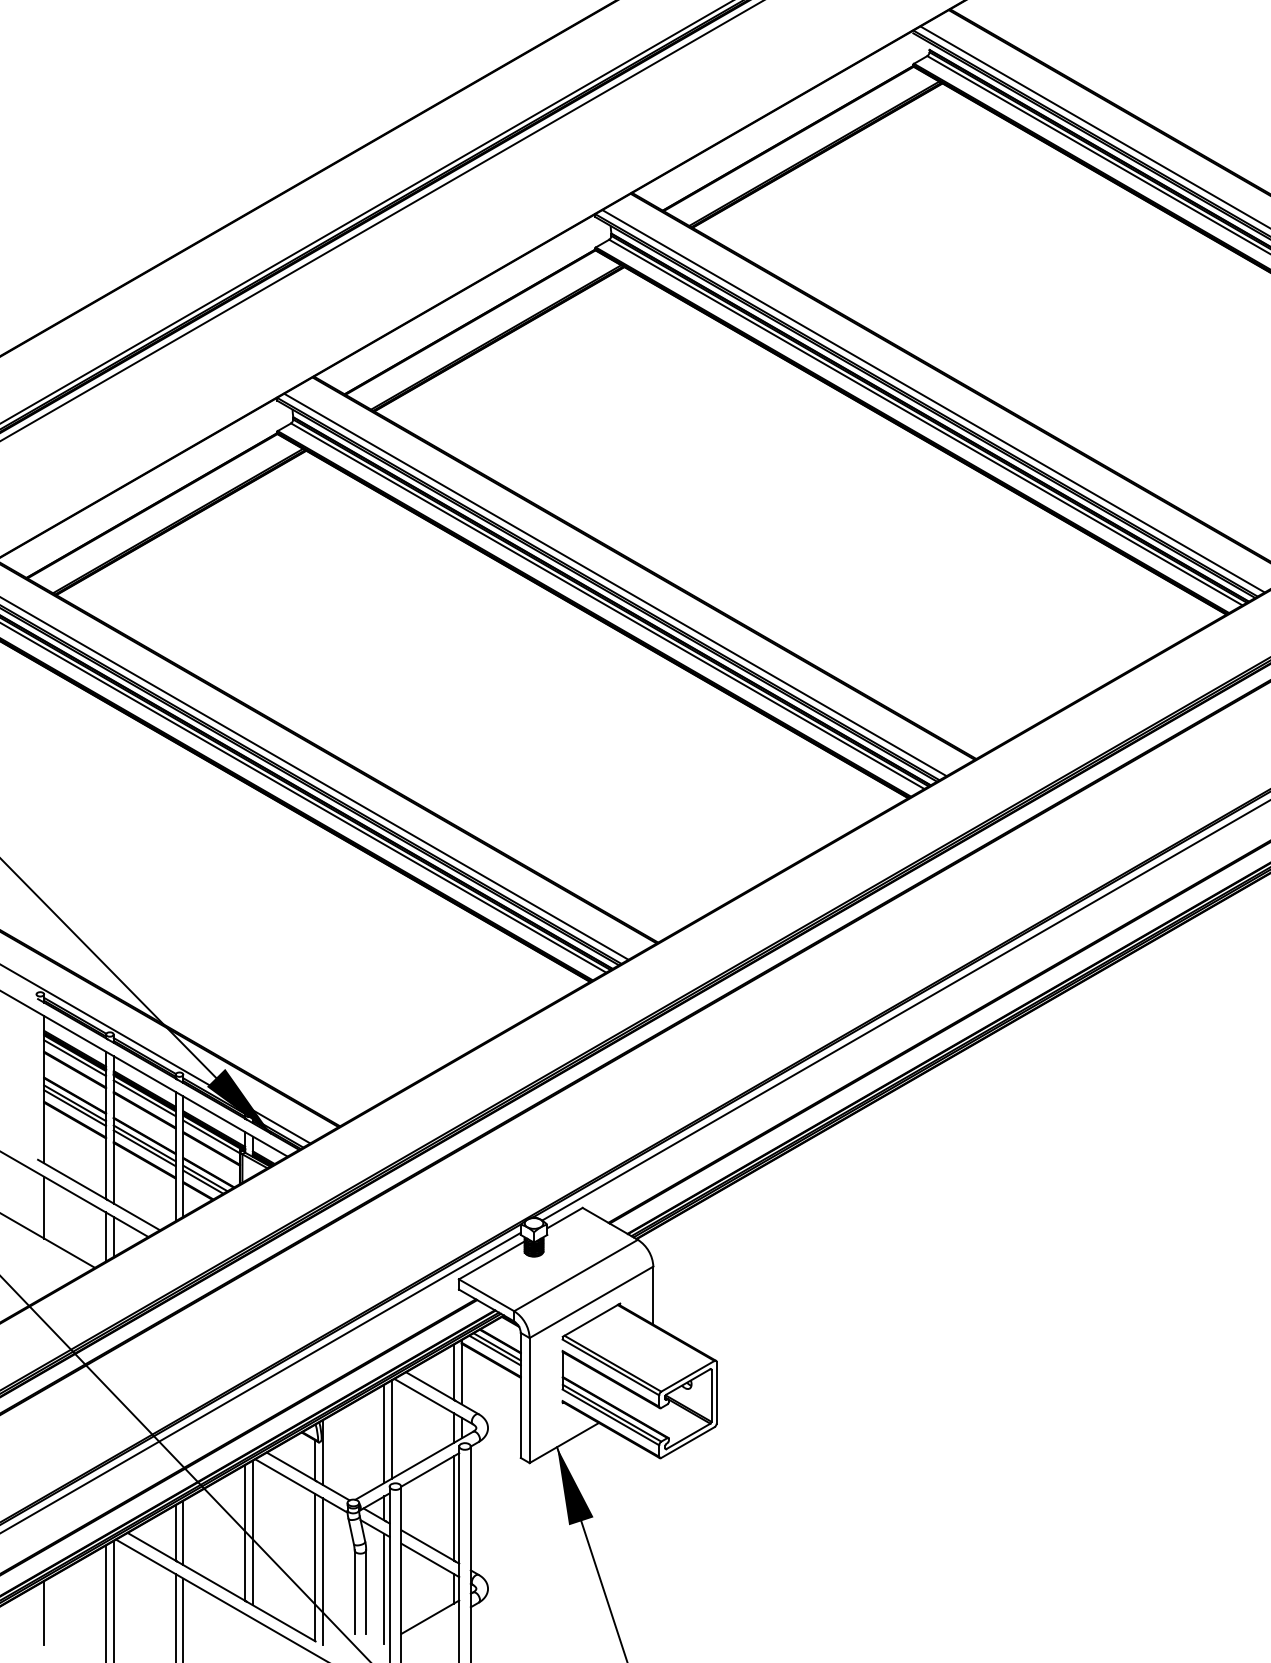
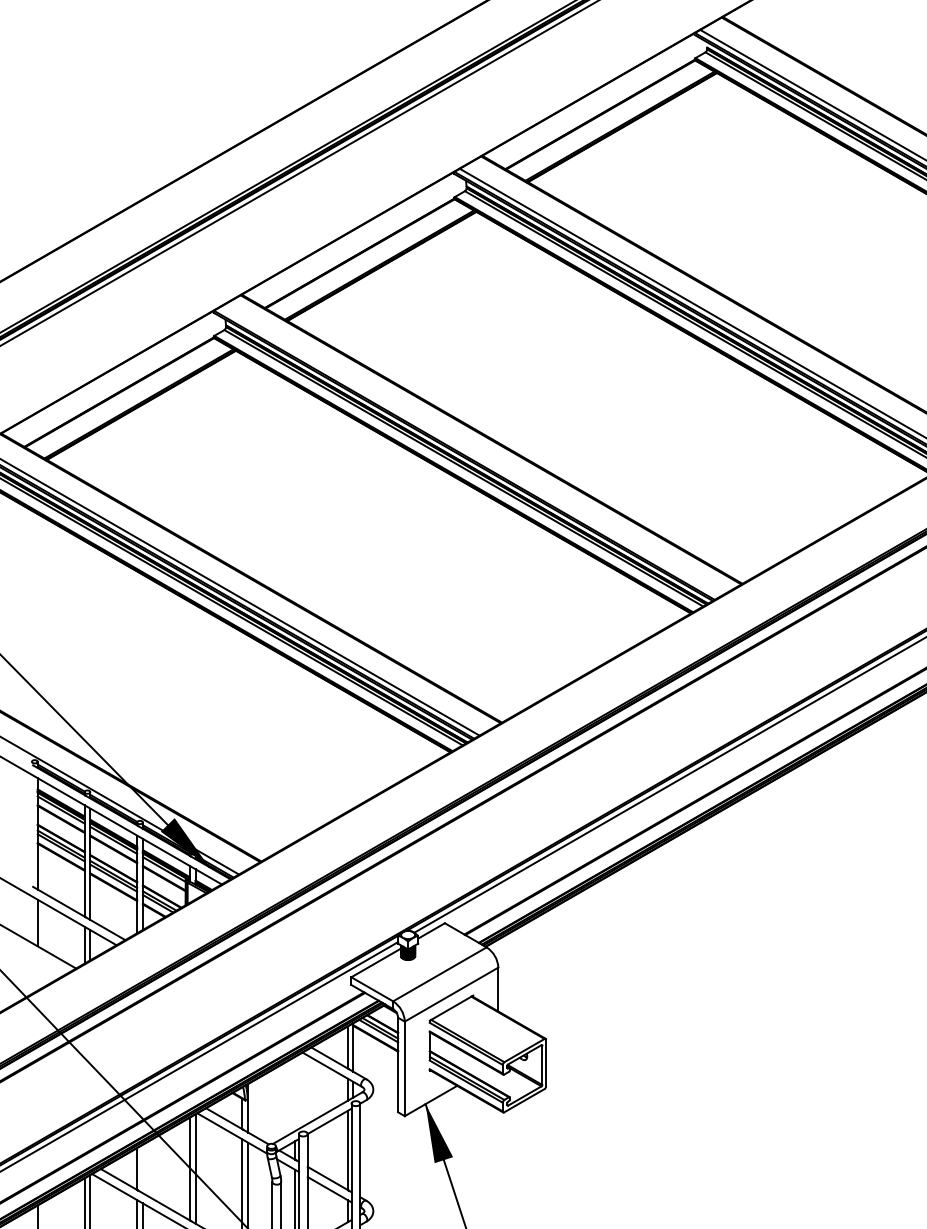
line: (615, 584) -> (469, 451), removed
line: (392, 1429) -> (301, 1090), removed
line: (384, 1433) -> (295, 1093), removed
line: (183, 1532) -> (143, 1168), removed

